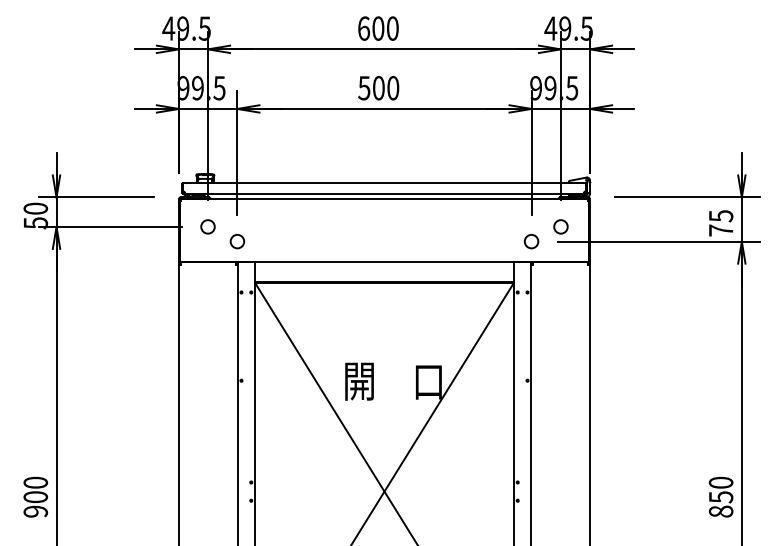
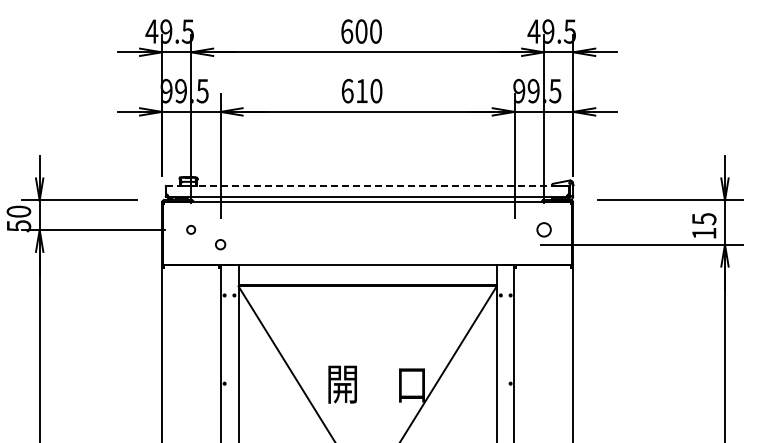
text: (371, 88) -> (354, 91), 500 -> 610
line: (385, 182) -> (368, 185), solid -> dashed
circle: (207, 226) -> (190, 229), size x0.6
text: (720, 230) -> (703, 233), 75 -> 15
circle: (237, 241) -> (220, 244), size x0.7
circle: (531, 241) -> (514, 244), removed

